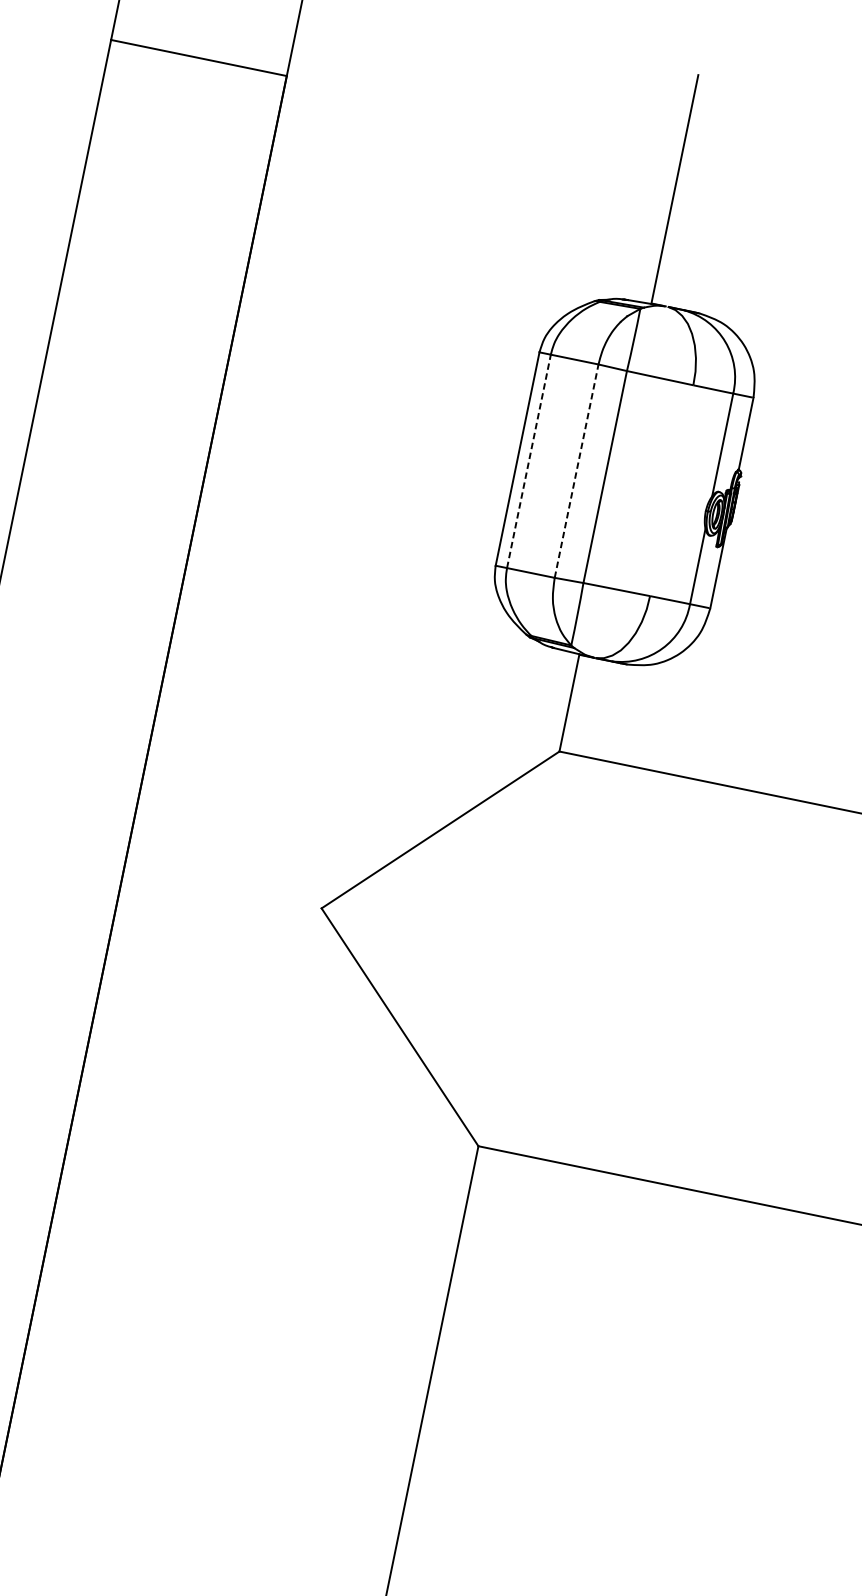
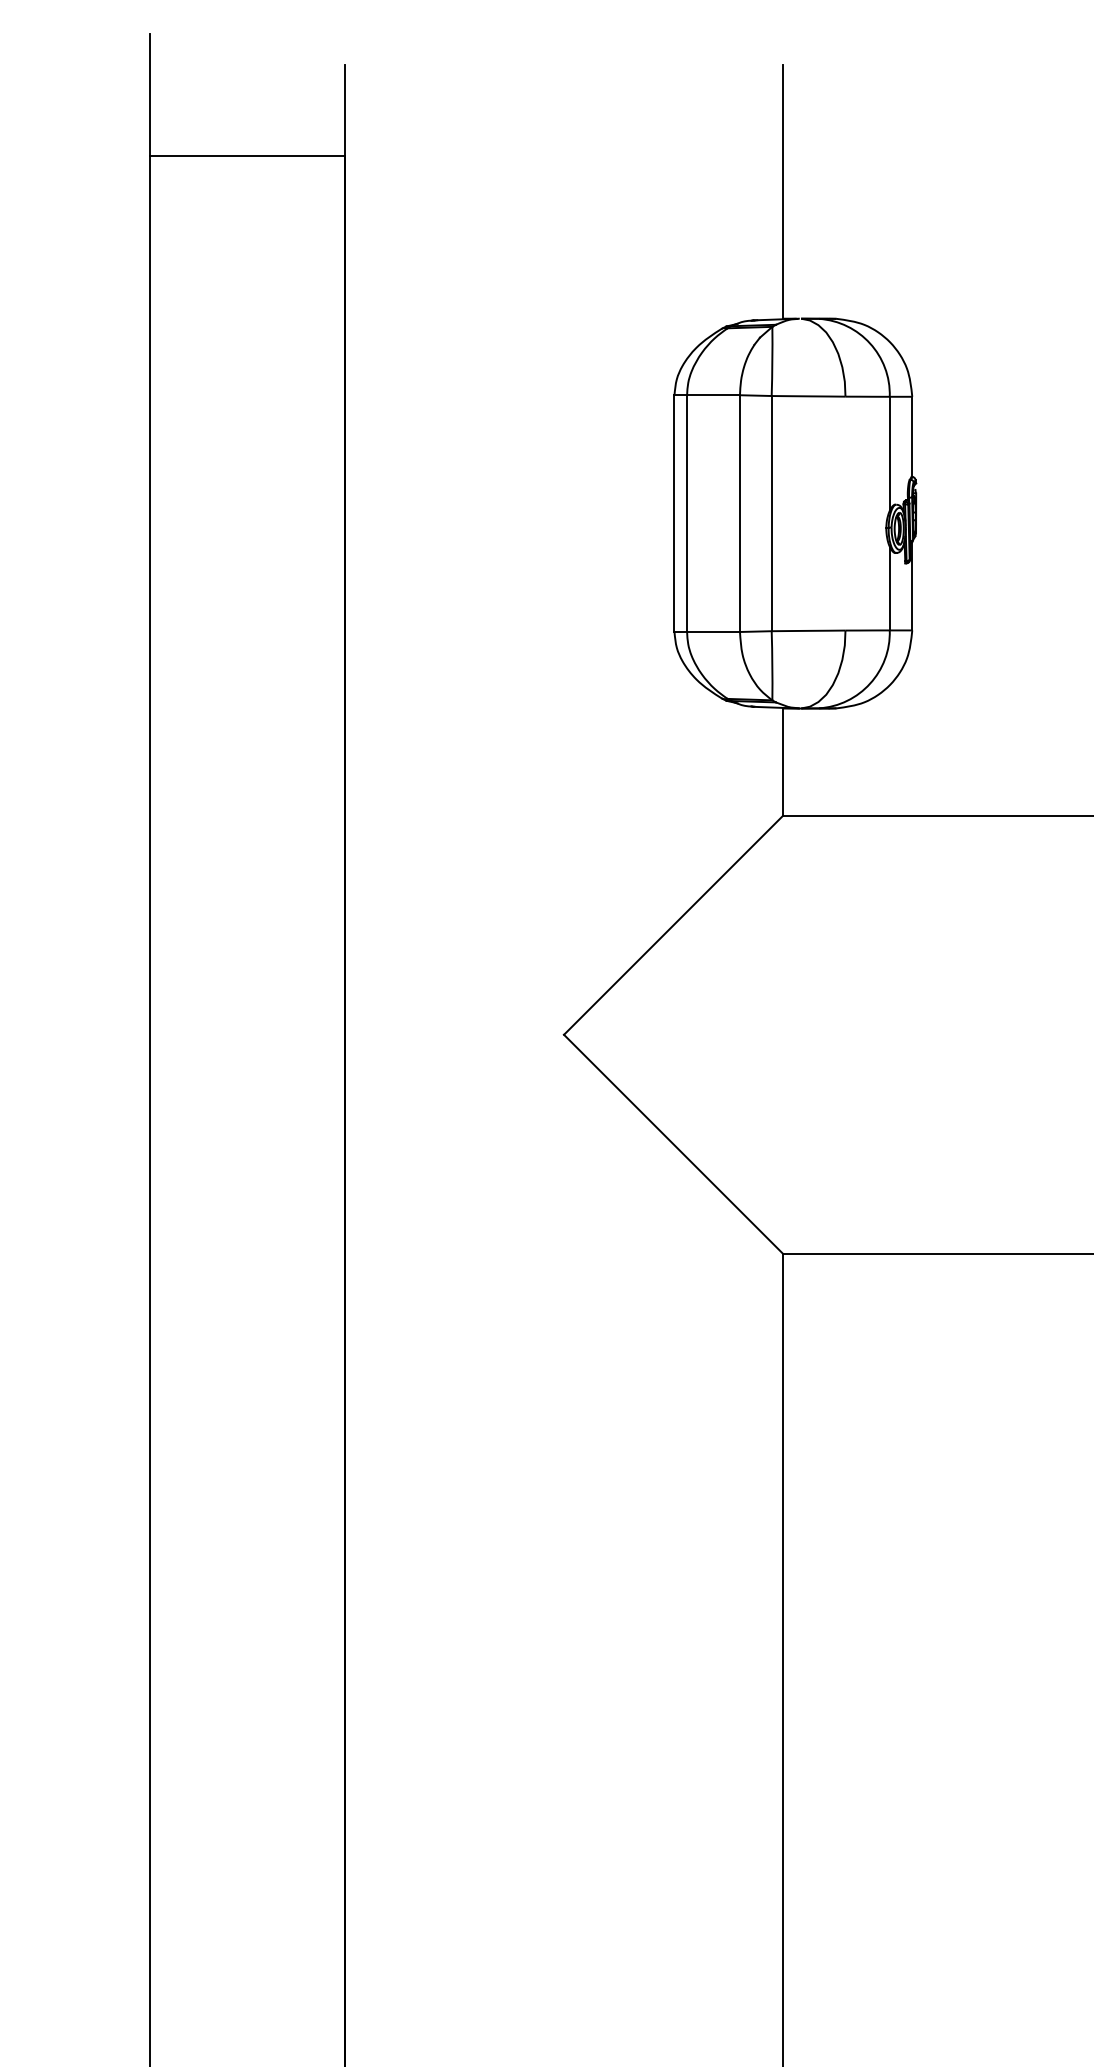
line: (529, 461) -> (687, 513), dashed -> solid
line: (576, 470) -> (739, 513), dashed -> solid

